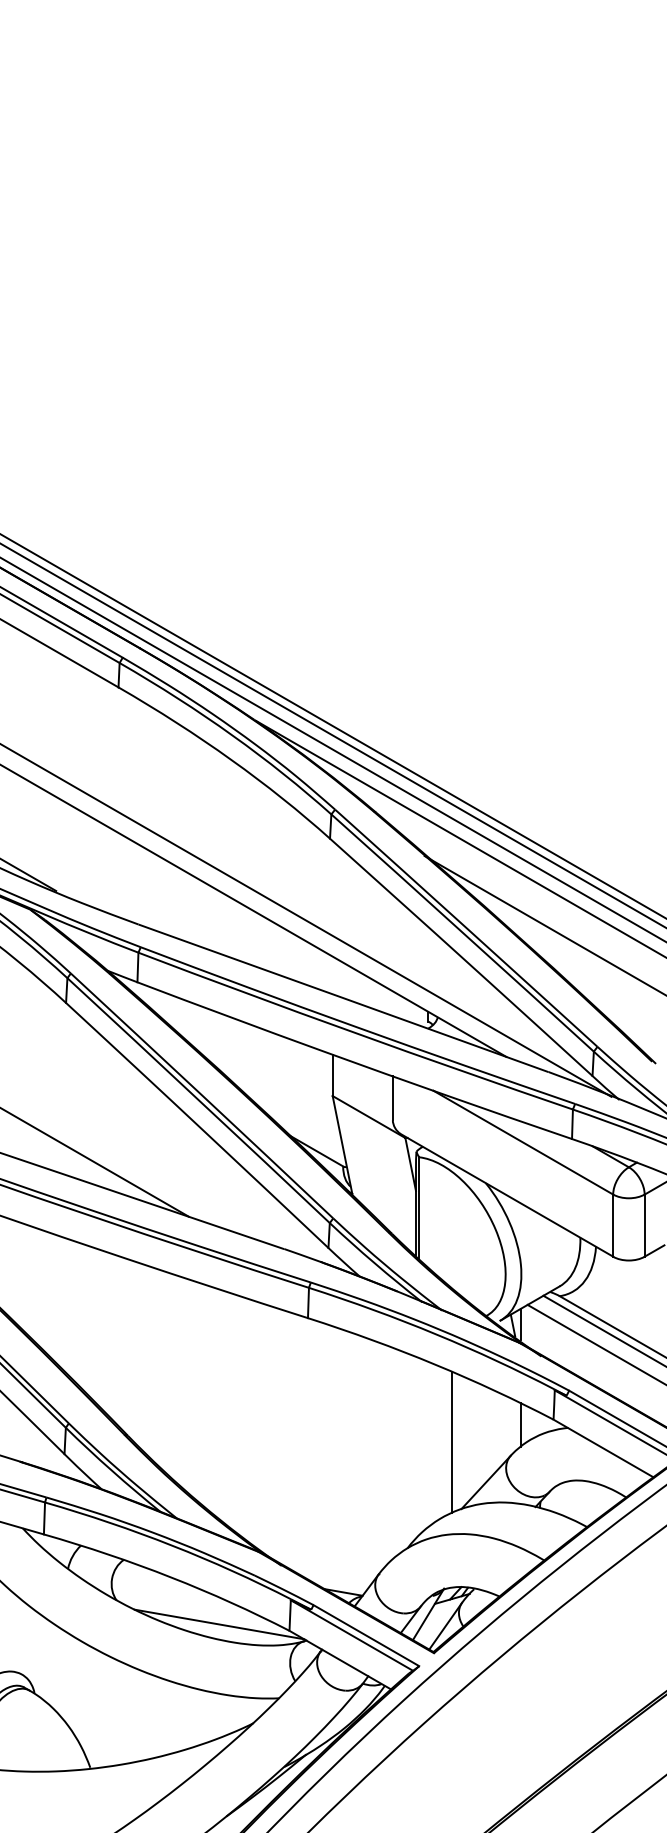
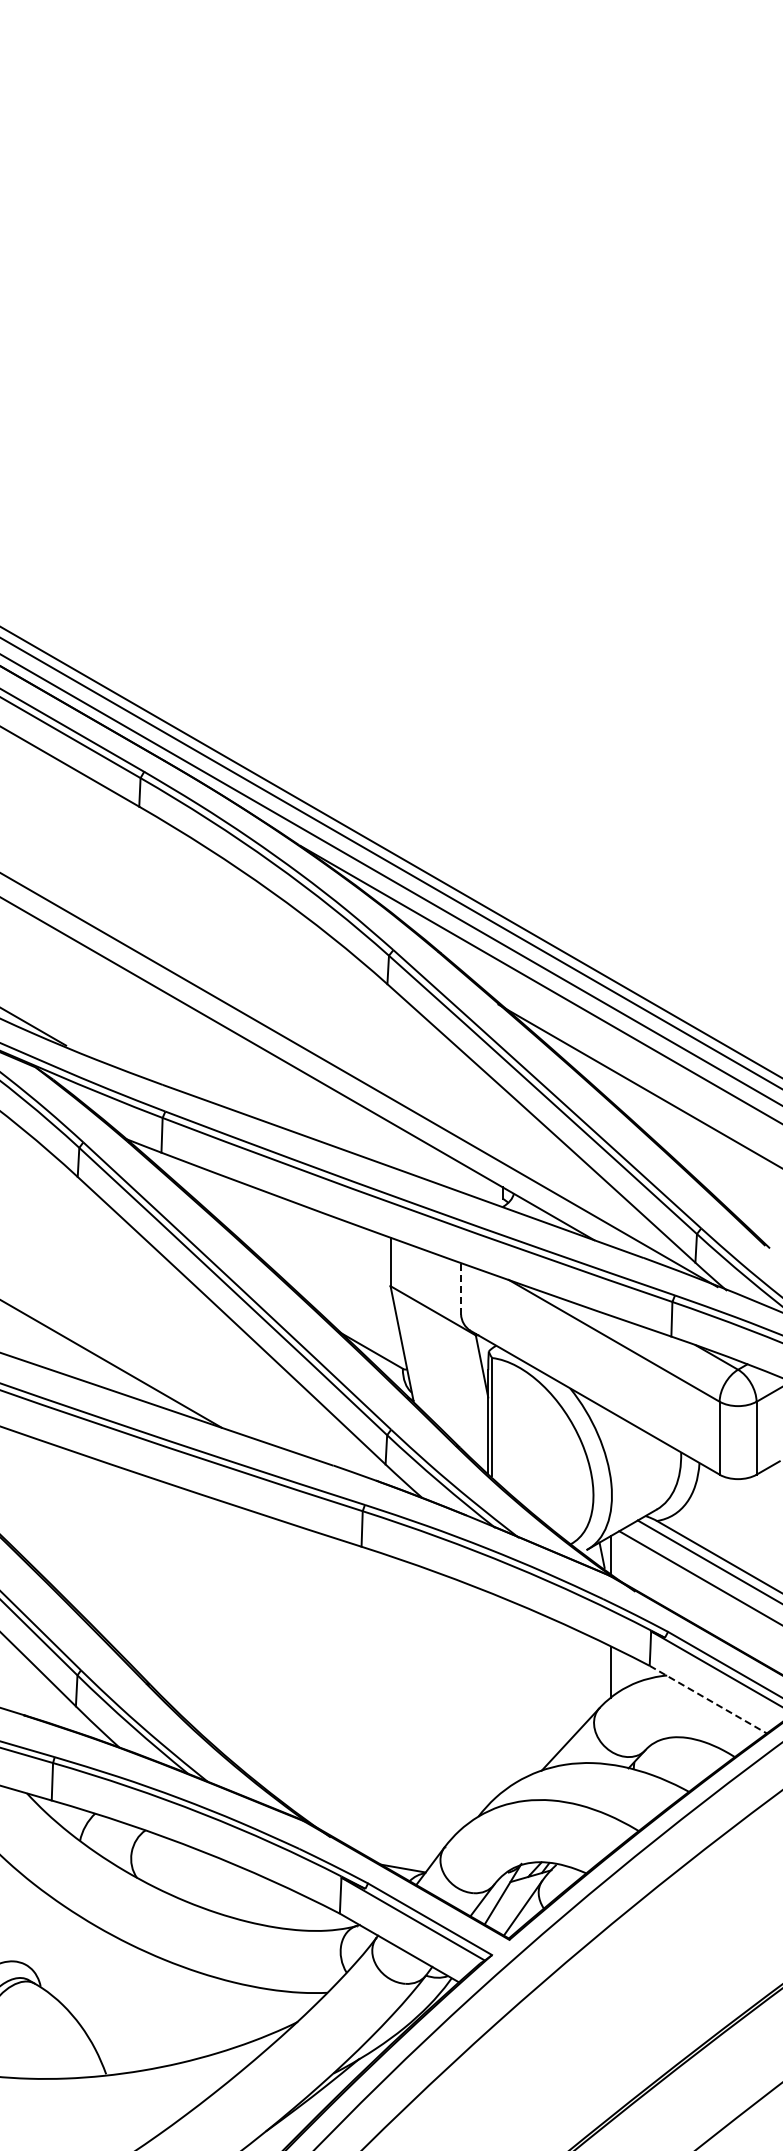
line: (393, 1098) -> (461, 1288), solid -> dashed
line: (451, 1442) -> (530, 1692), removed
line: (603, 1448) -> (708, 1699), solid -> dashed
line: (219, 1623) -> (257, 1905), removed

